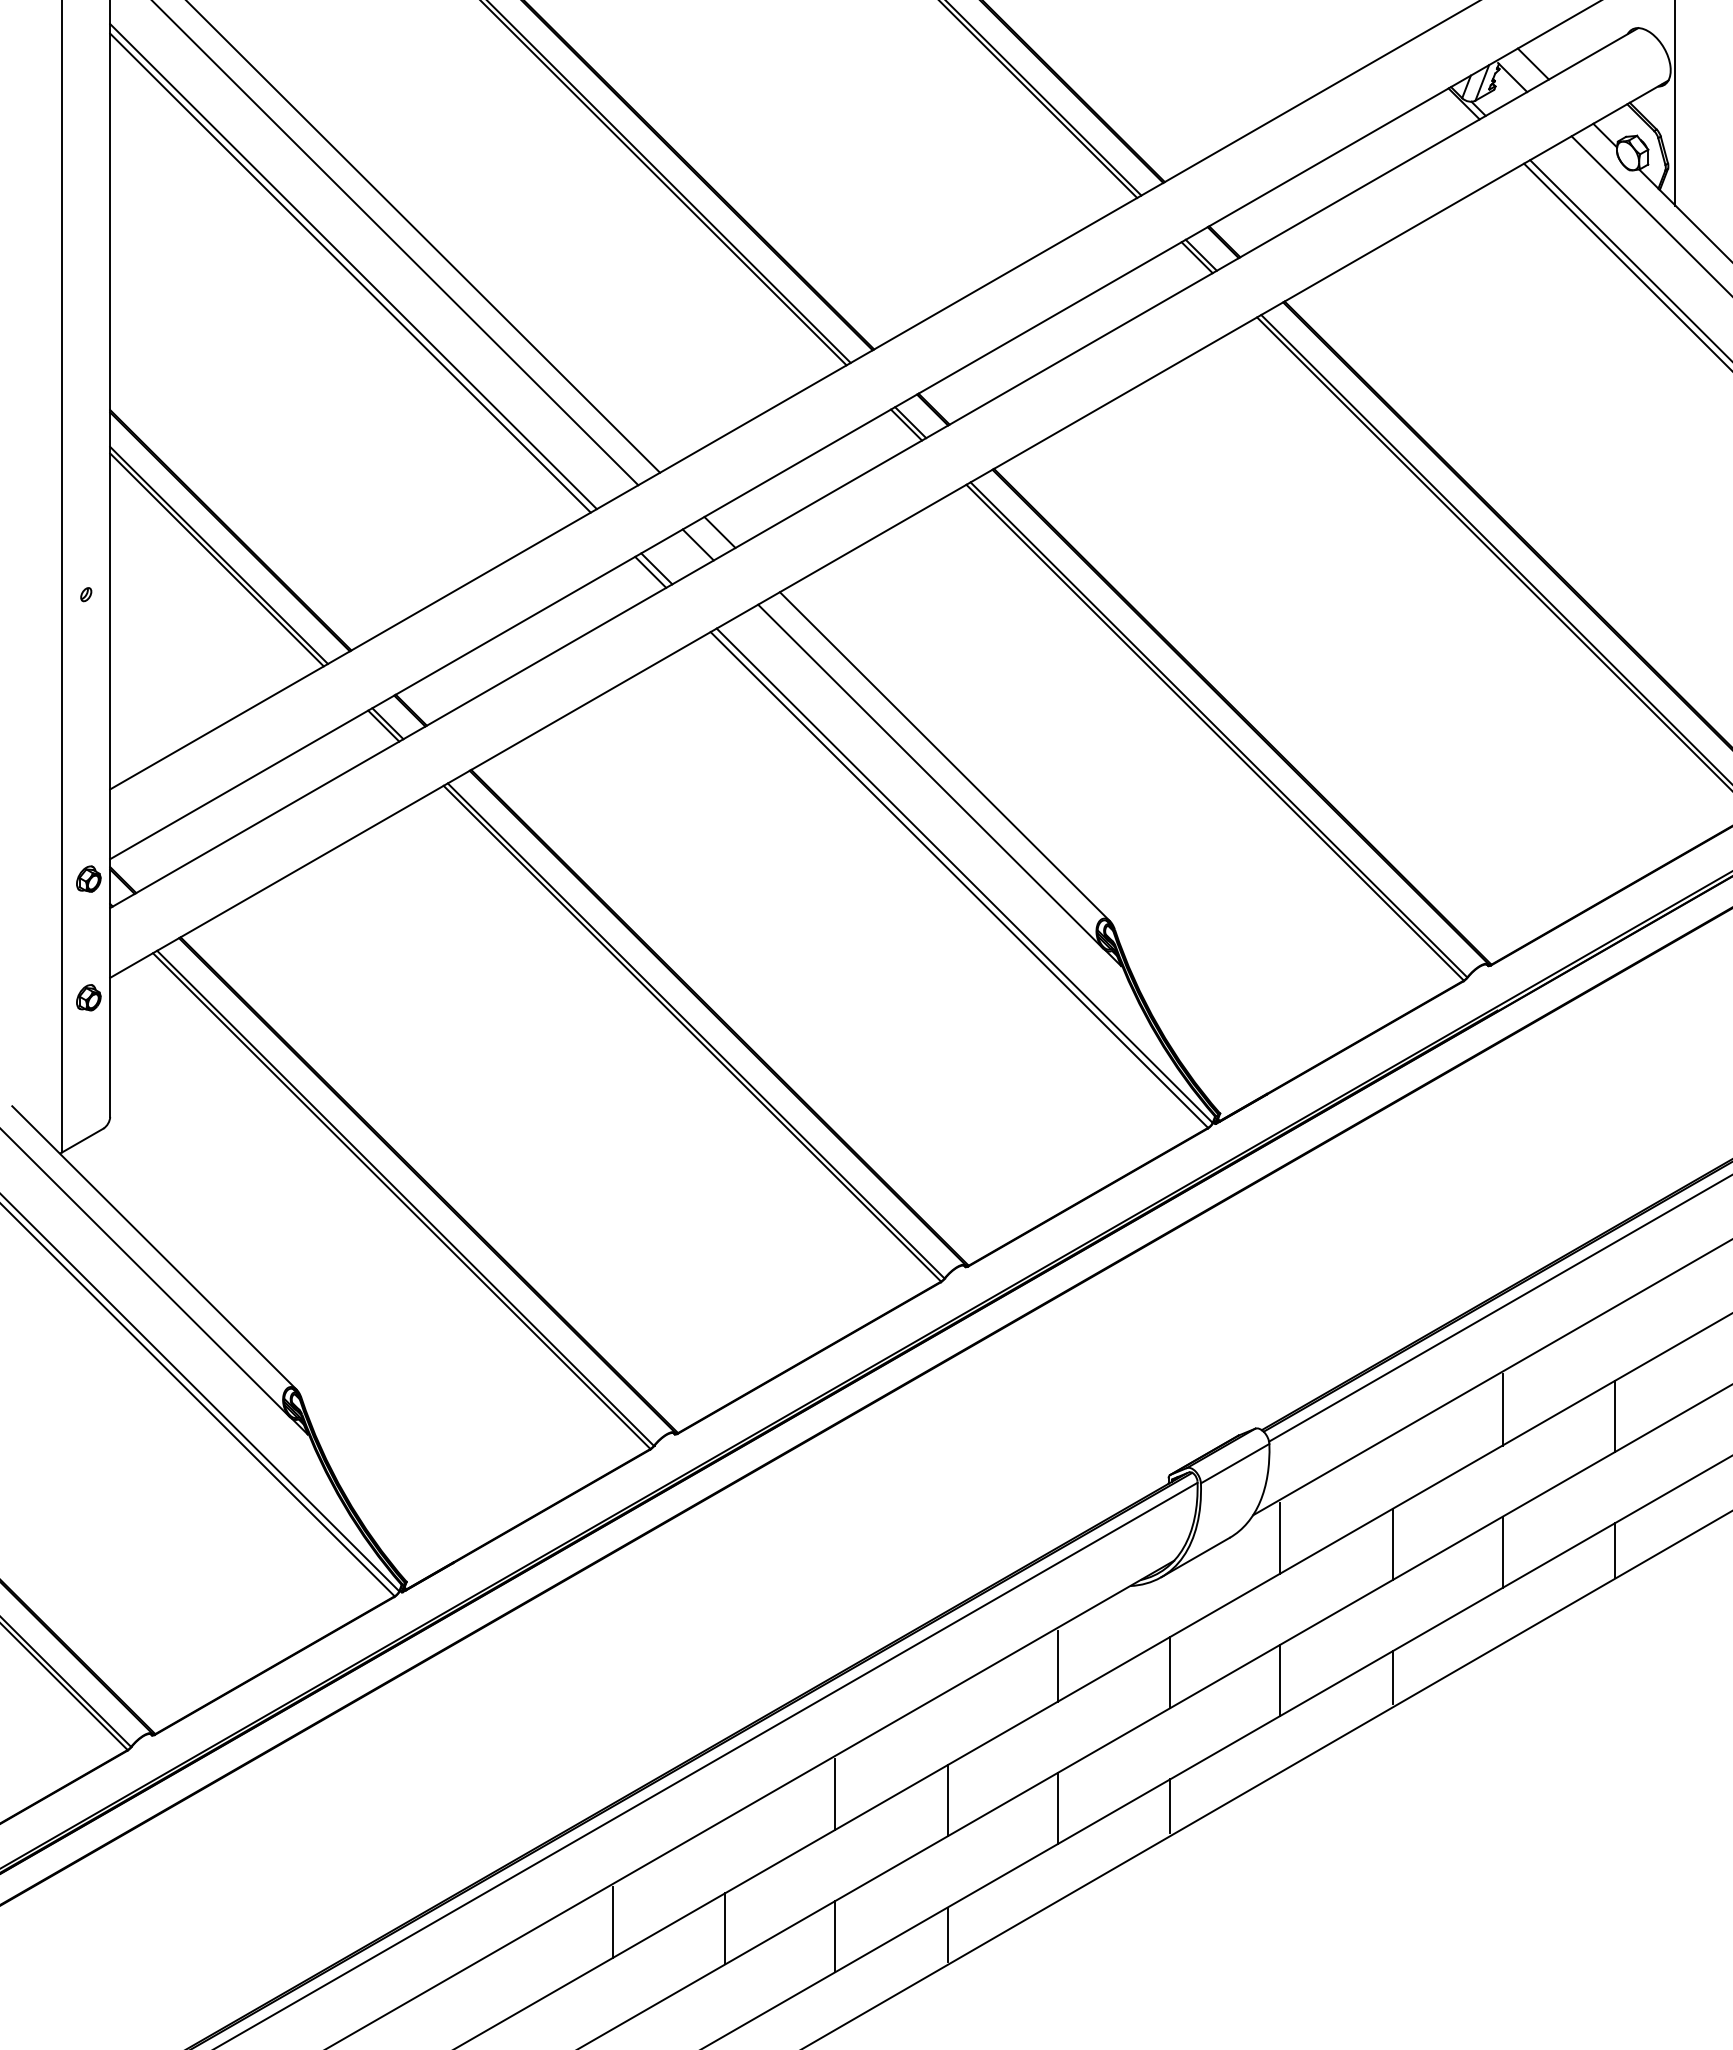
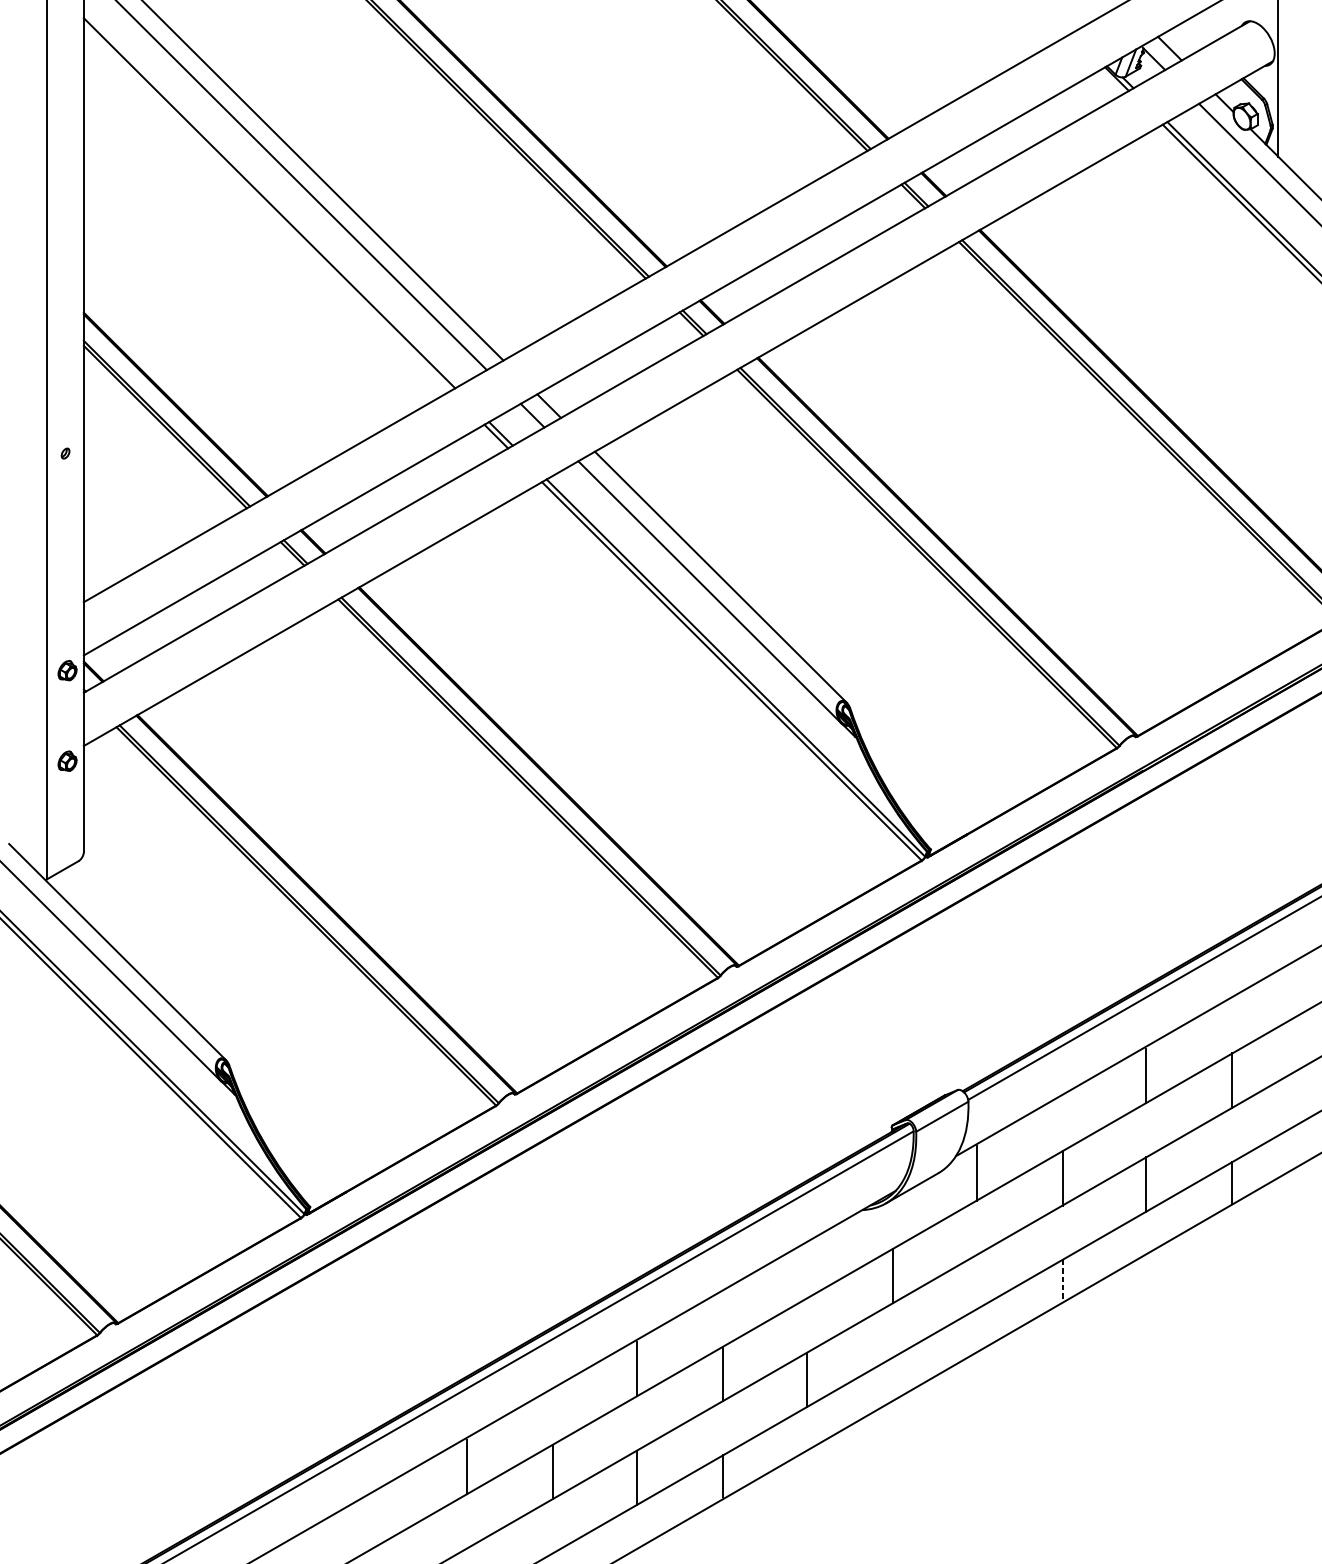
line: (350, 272) -> (267, 207), removed
line: (1057, 1665) -> (806, 1270), removed
line: (1392, 1678) -> (1062, 1280), solid -> dashed
line: (1280, 1680) -> (976, 1282), removed
line: (1170, 1806) -> (892, 1378), removed

